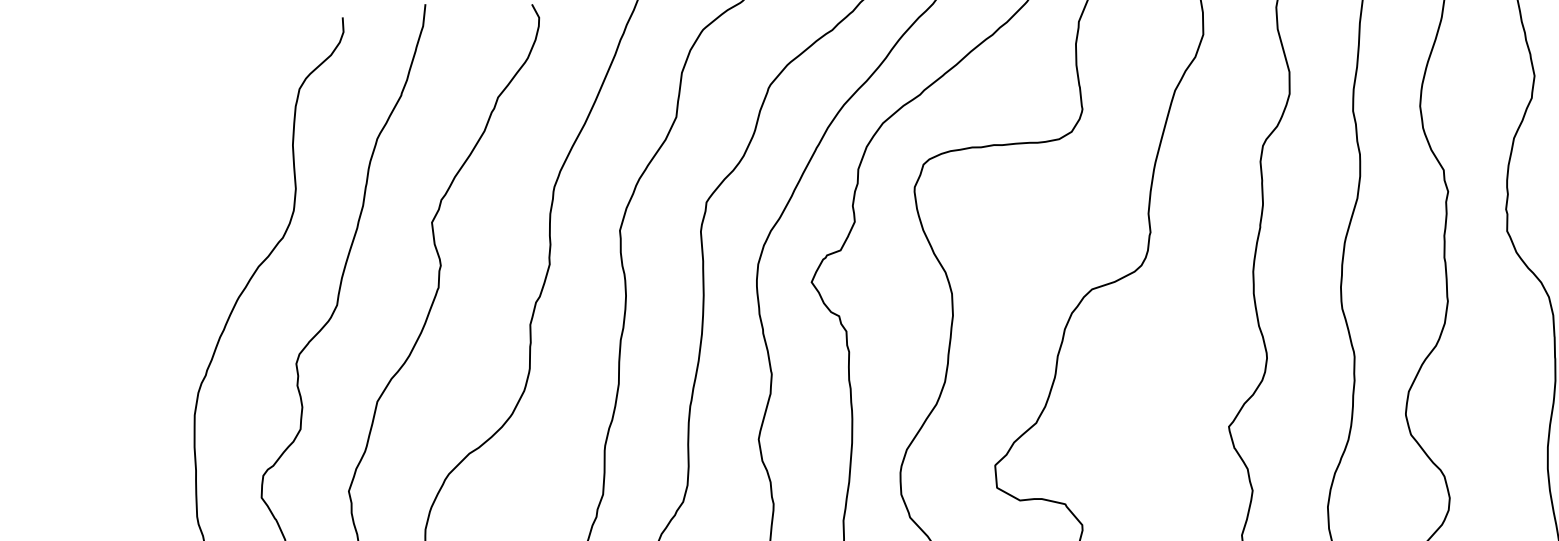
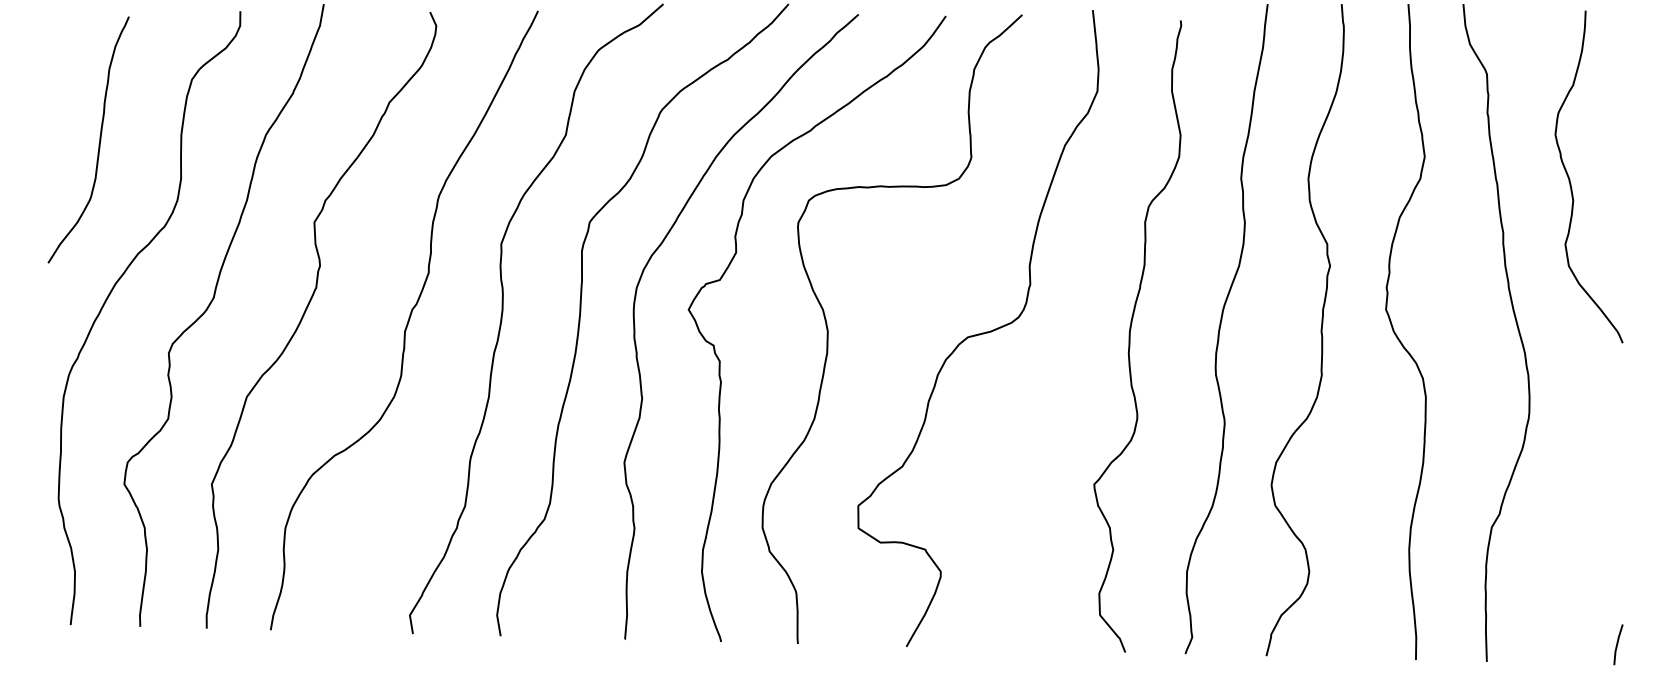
curve: (211, 155) -> (99, 139), added

